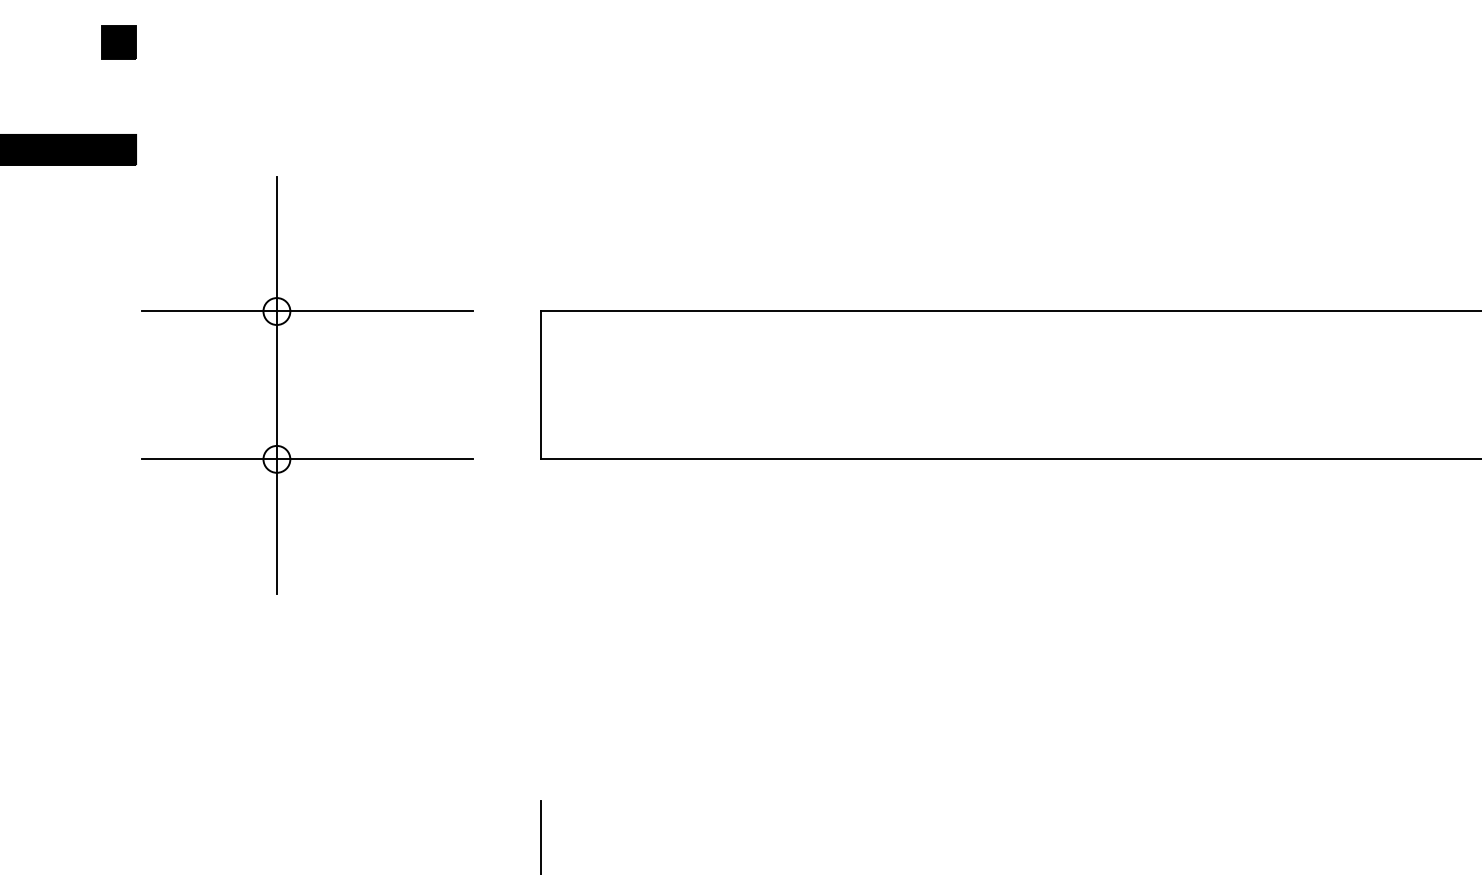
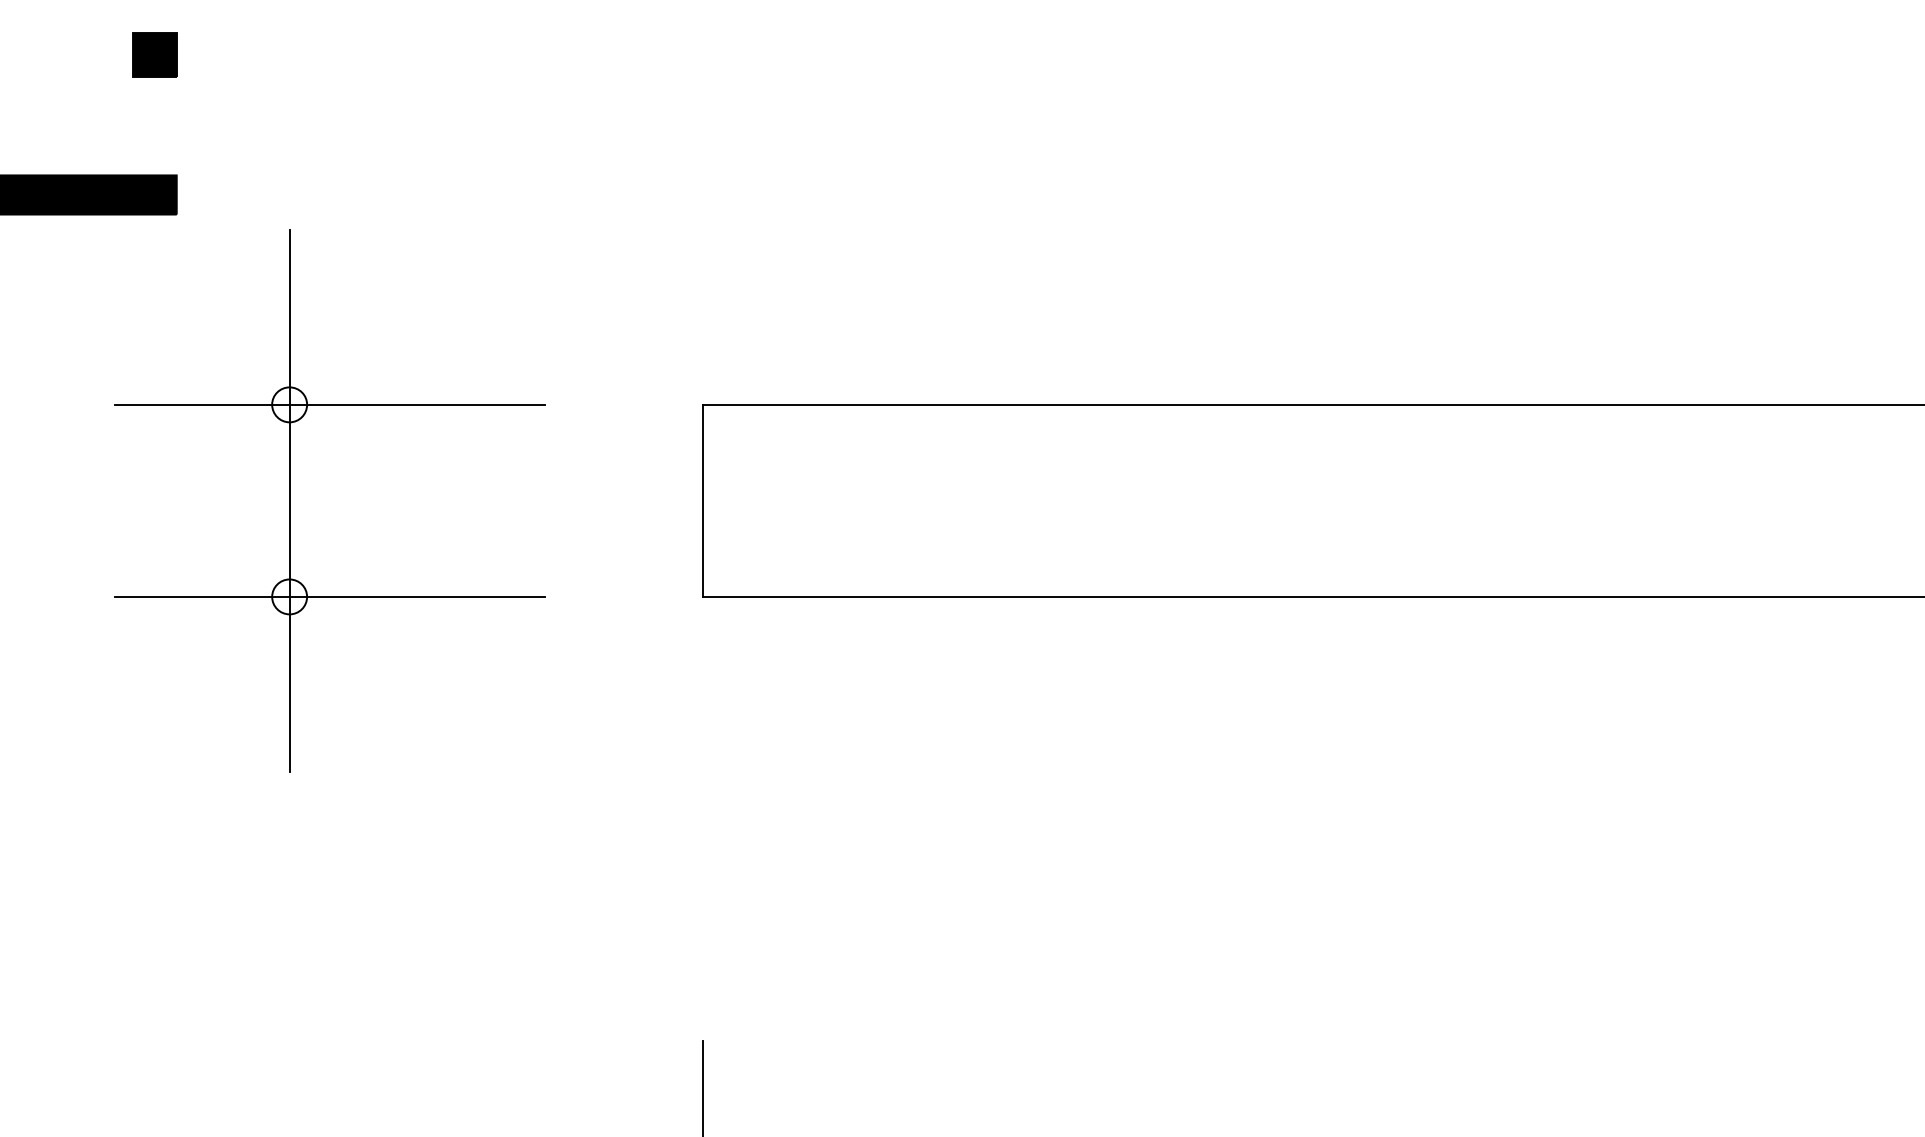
part: (277, 385) -> (290, 500), moved

